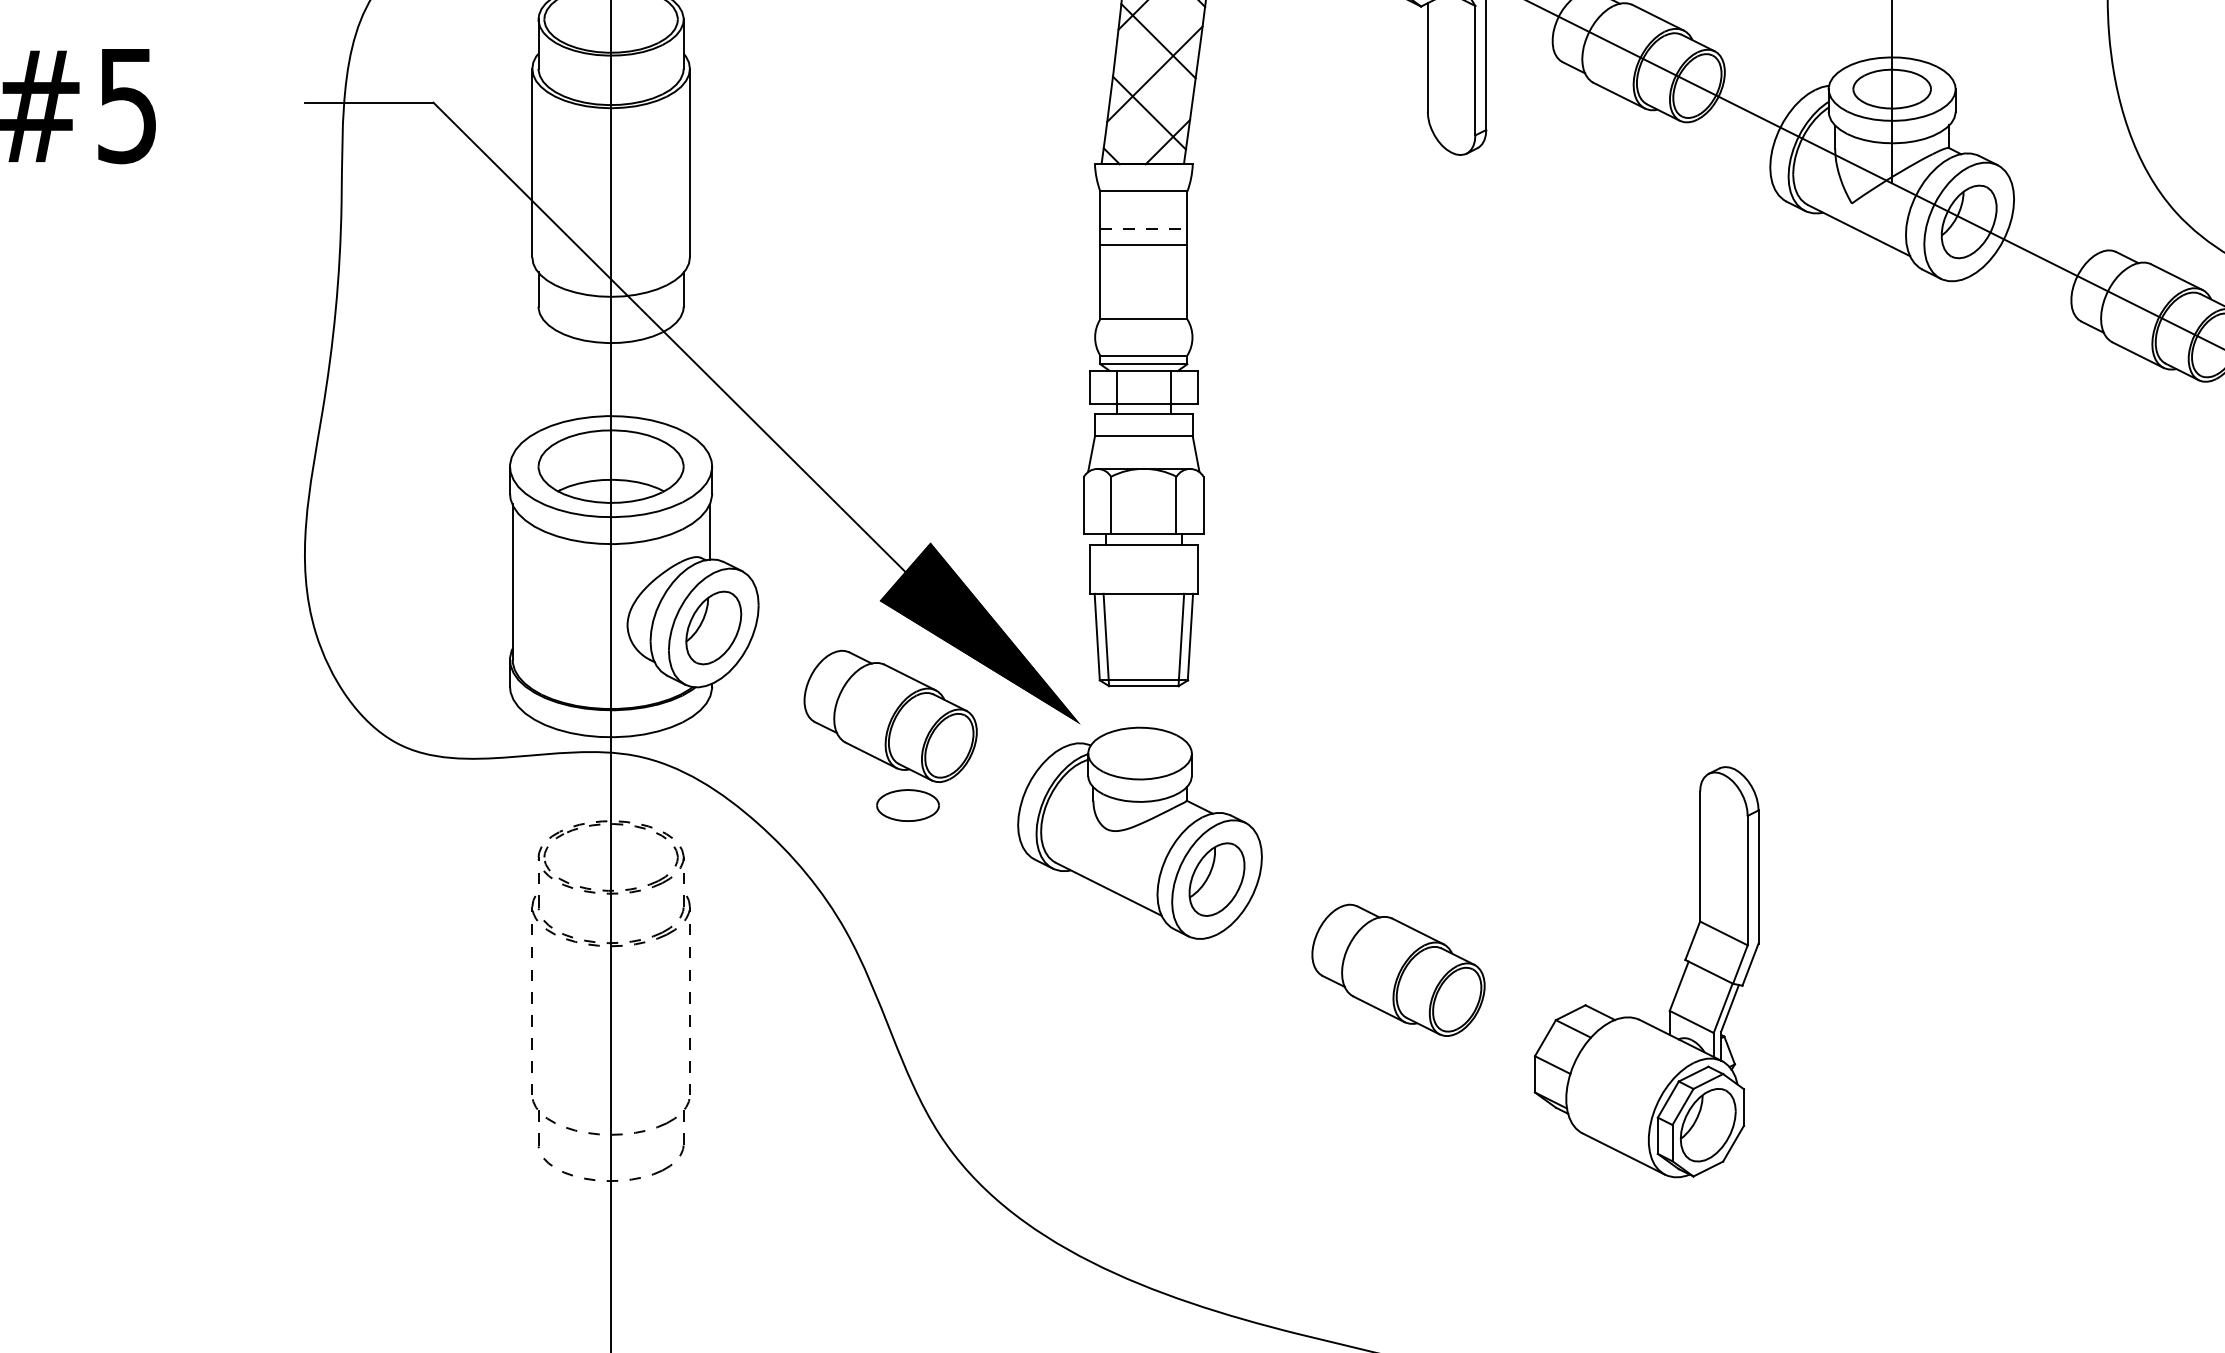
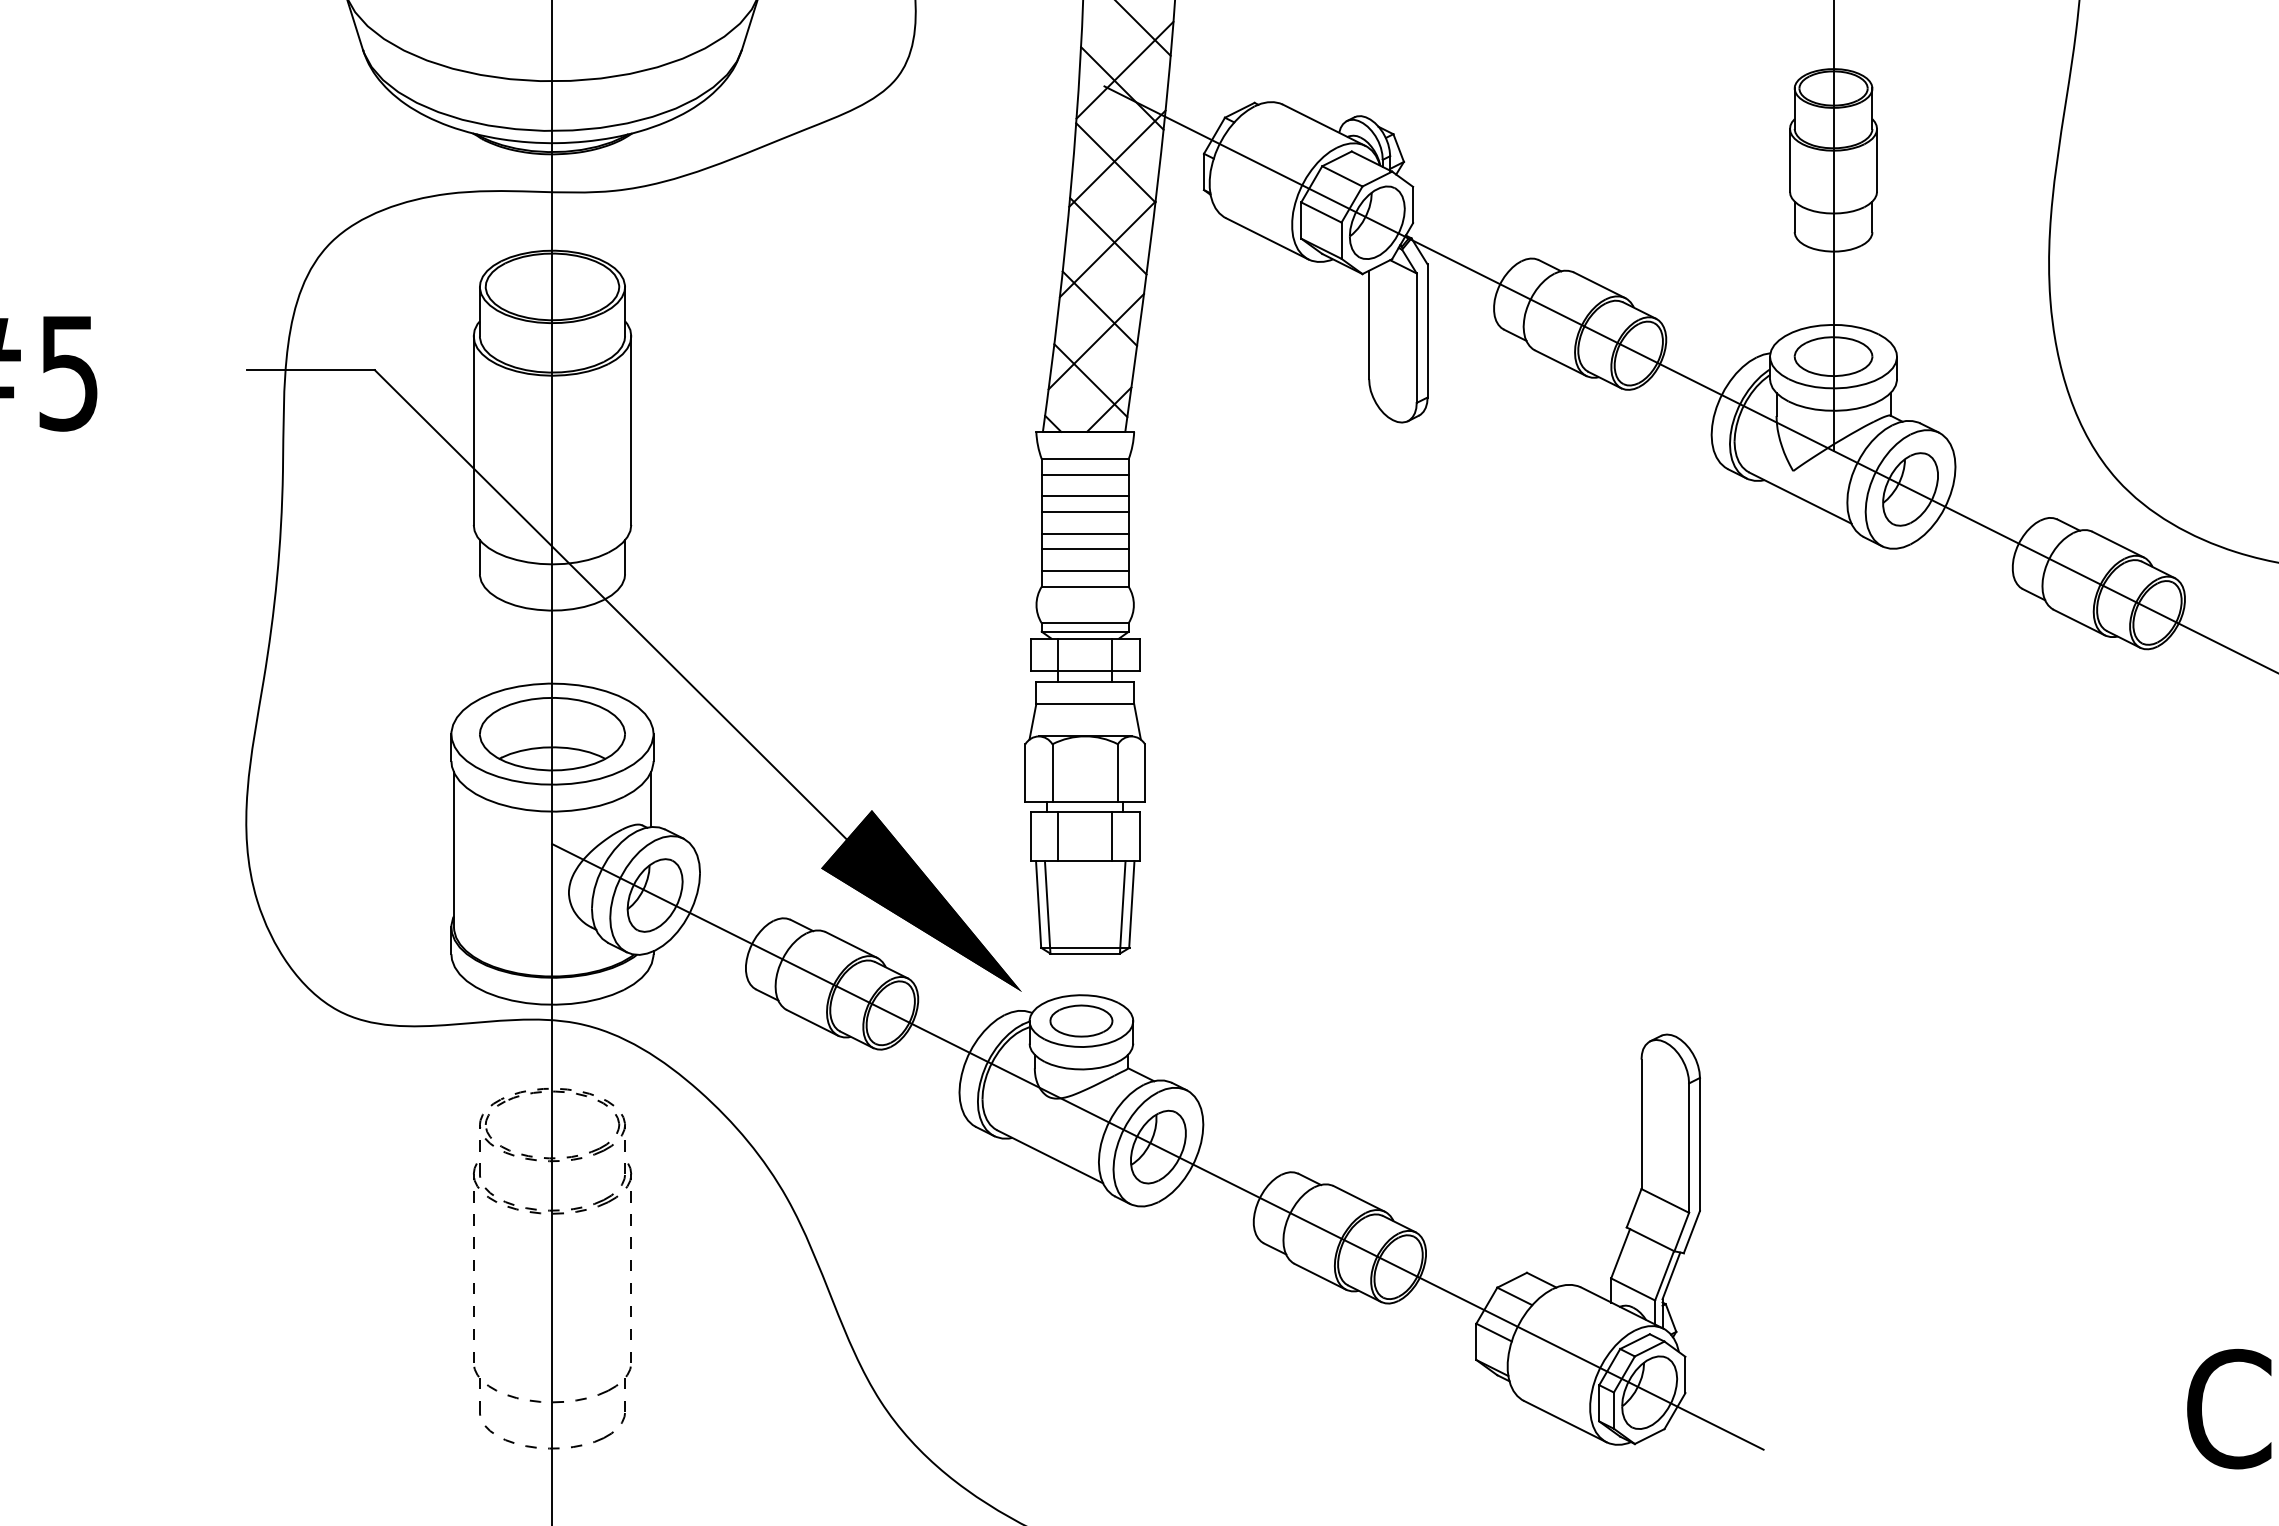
line: (1143, 206) -> (1084, 474), added
line: (1144, 228) -> (1085, 496), dashed -> solid
line: (1143, 265) -> (1084, 533), added
line: (1143, 281) -> (1084, 549), added
line: (1143, 303) -> (1084, 571), added
line: (1117, 568) -> (1058, 836), added
line: (1171, 568) -> (1112, 836), added
part: (908, 804) -> (1081, 1020), moved
line: (1216, 878) -> (1157, 1146), added

